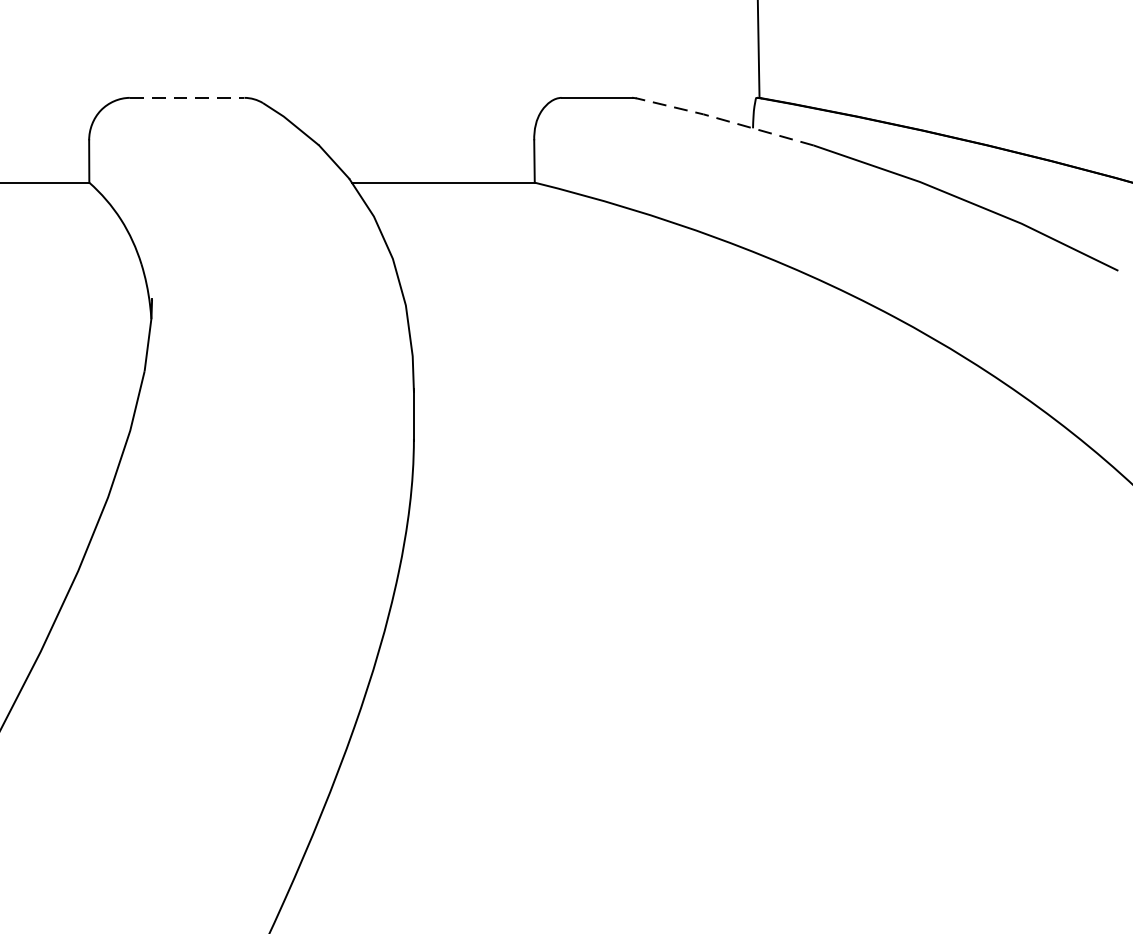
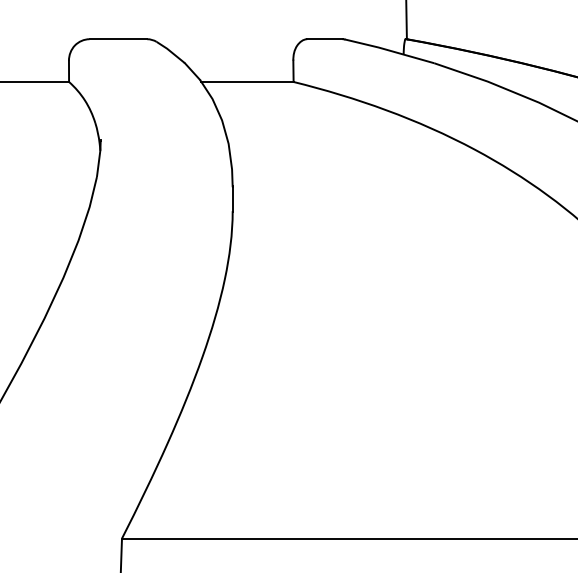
line: (187, 98) -> (118, 39), dashed -> solid
line: (722, 120) -> (388, 50), dashed -> solid

